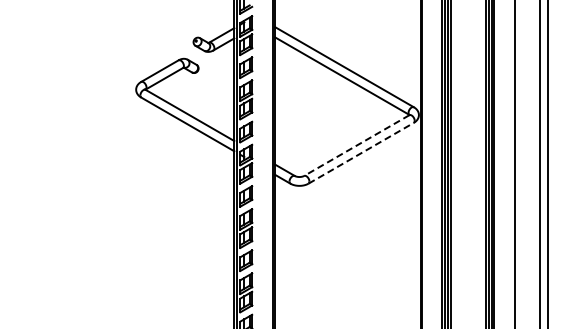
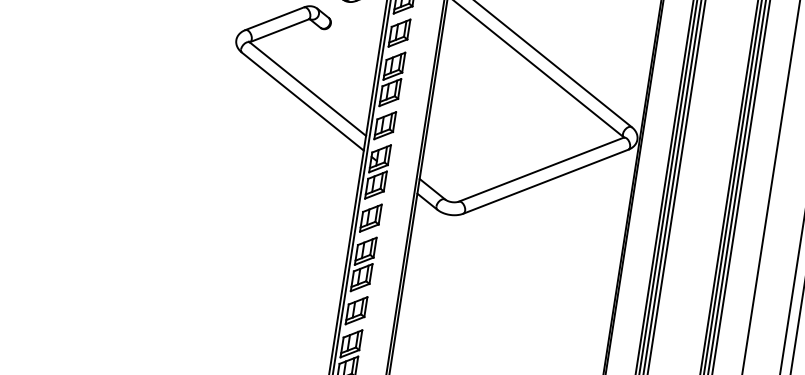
line: (356, 145) -> (540, 169), dashed -> solid
line: (361, 153) -> (546, 182), dashed -> solid

